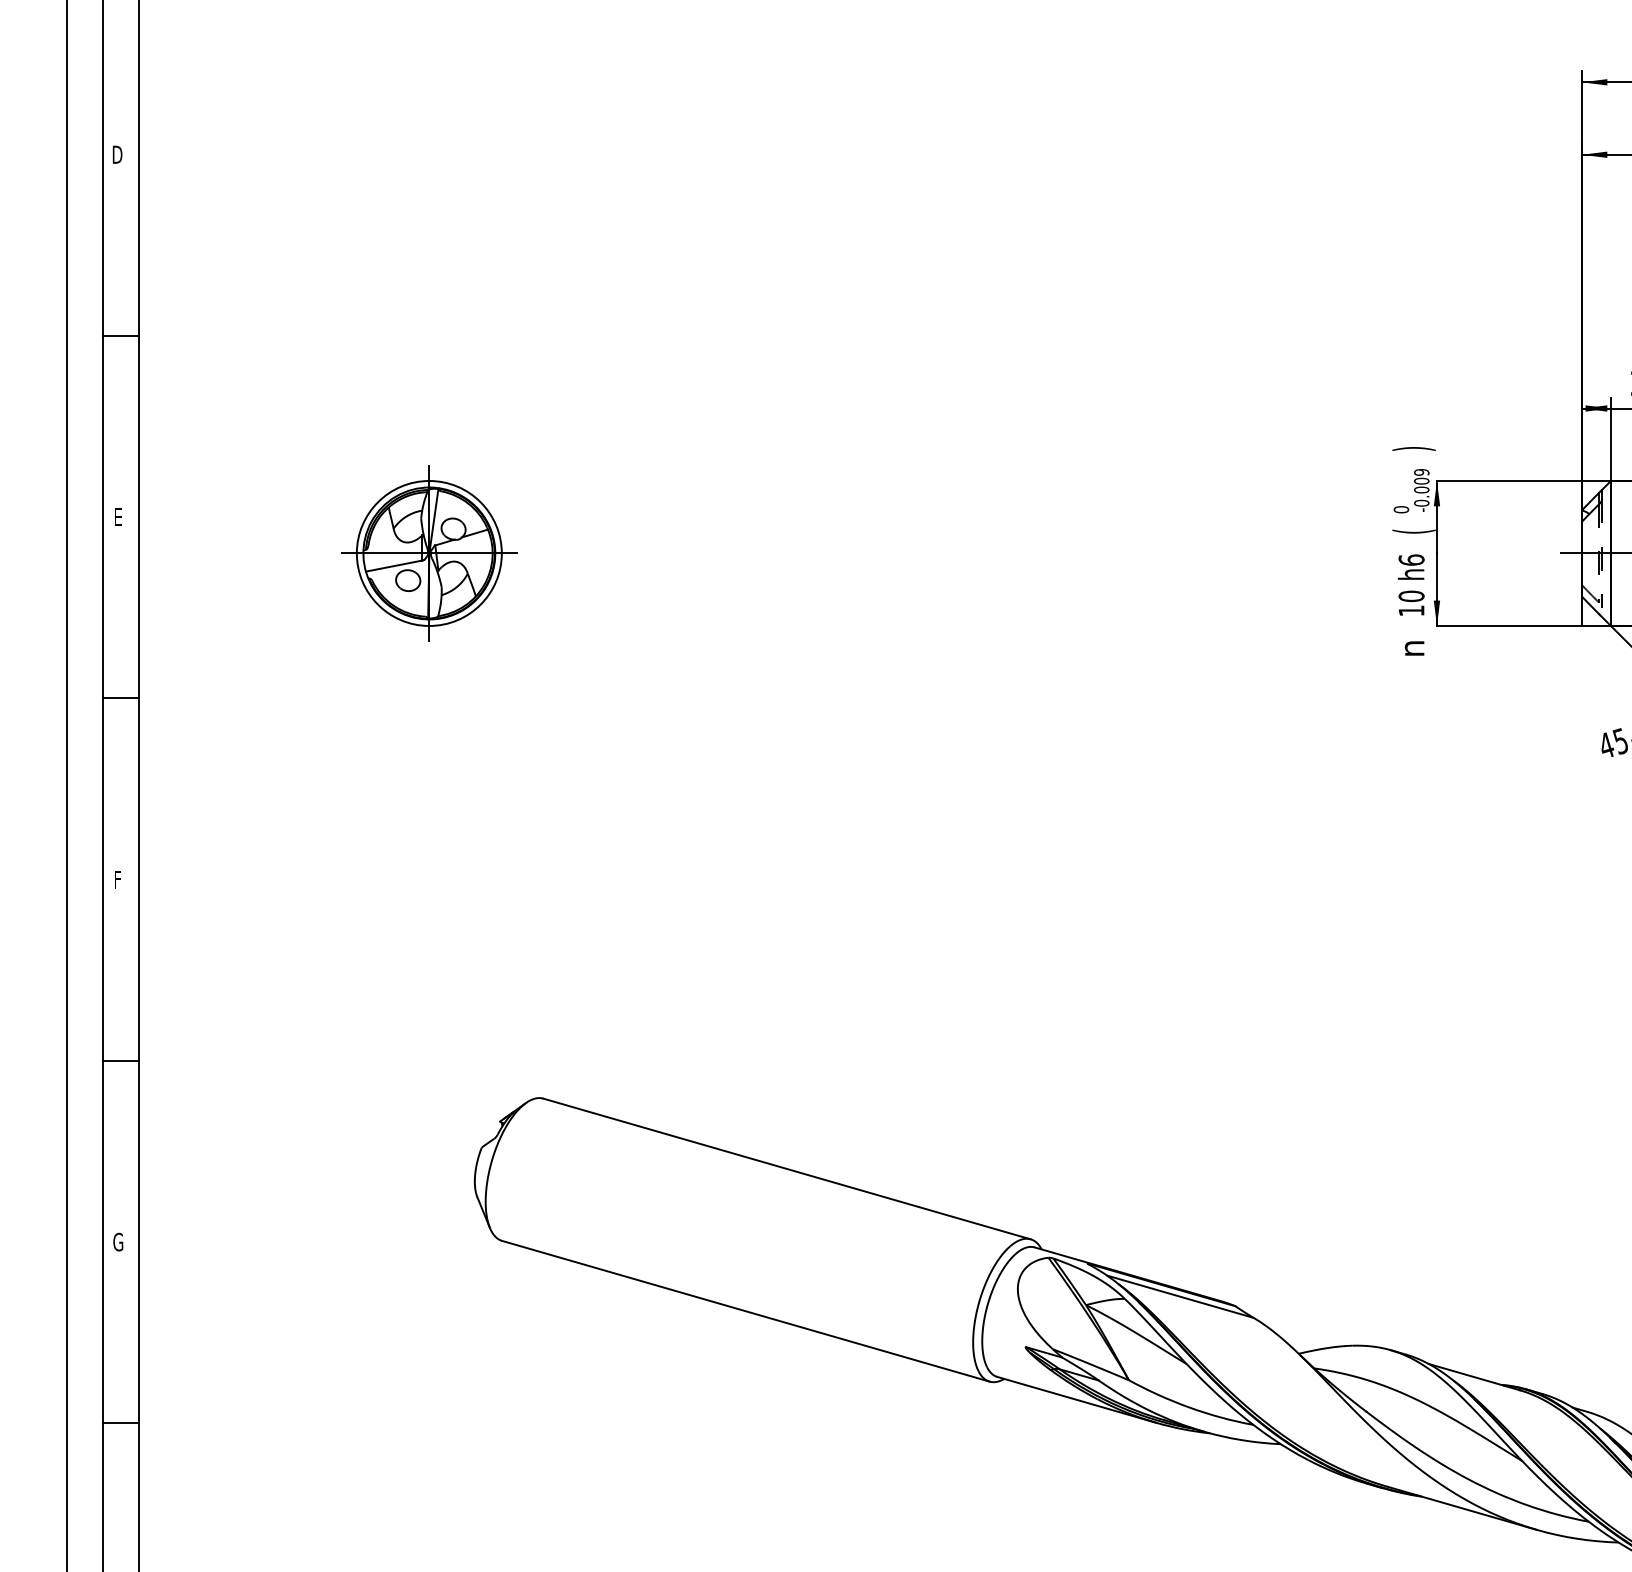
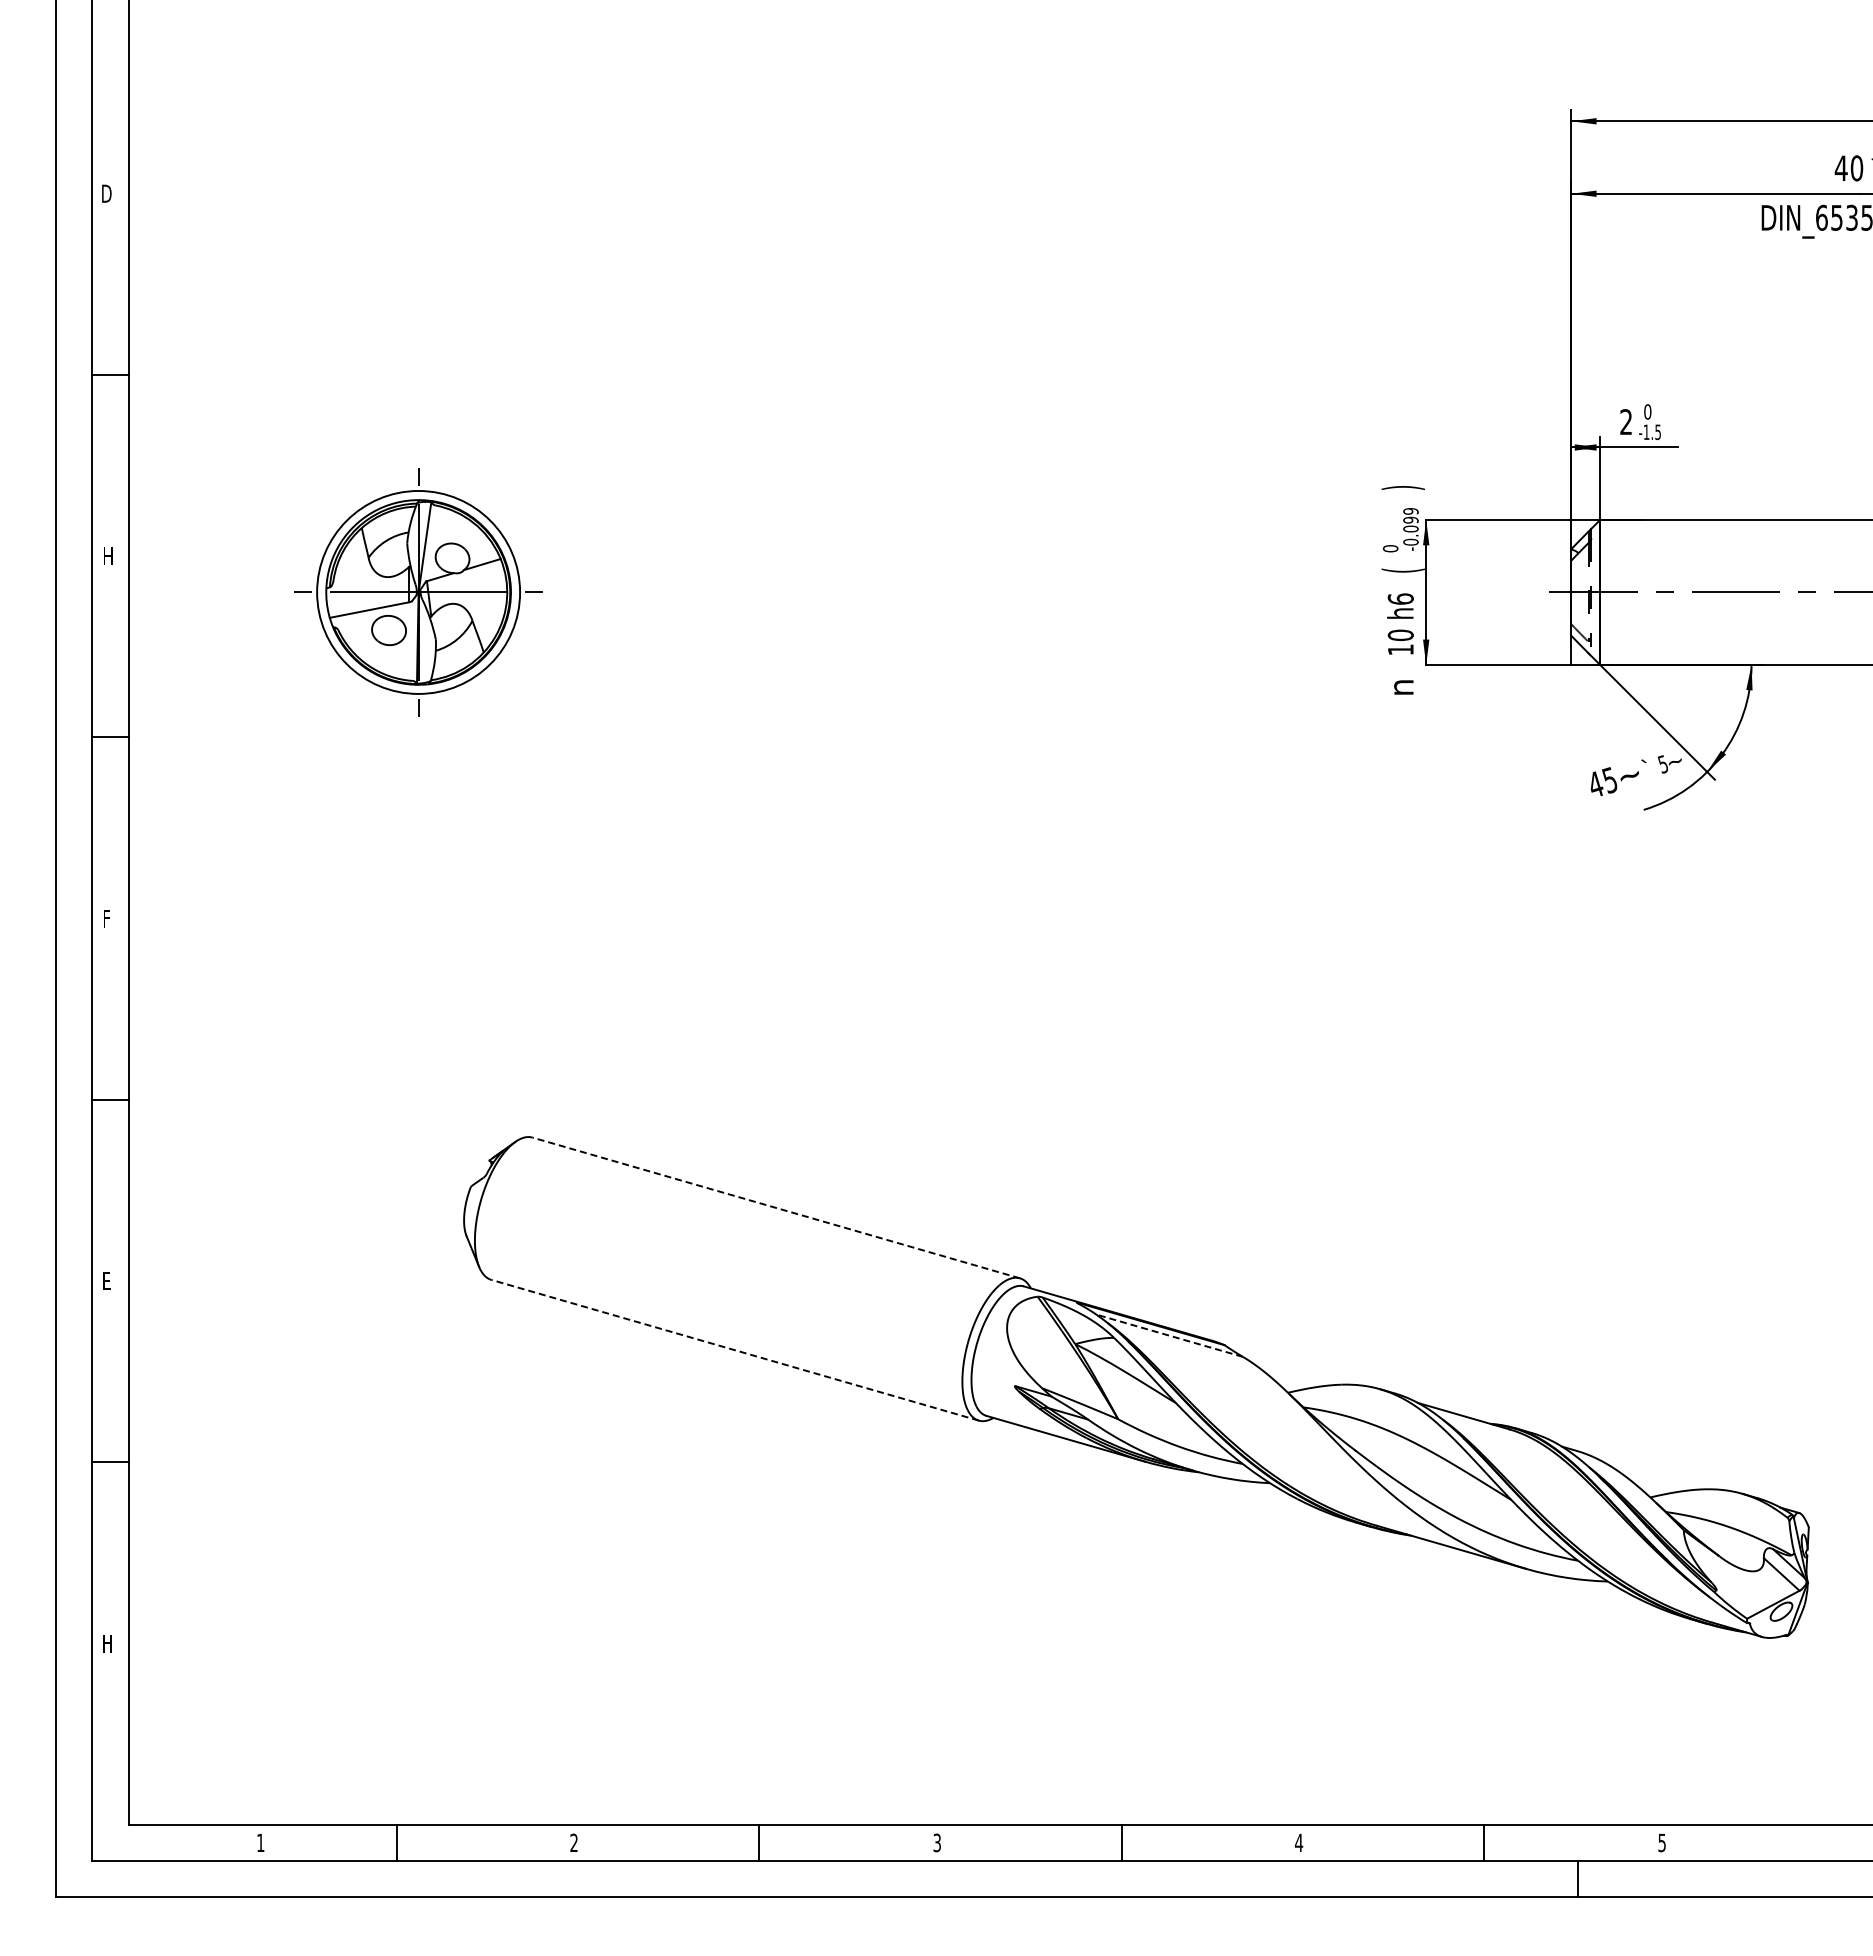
text: (1421, 481) -> (1410, 520), -0.009 -> -0.099
text: (119, 516) -> (108, 555), E -> H
part: (429, 553) -> (418, 592), size x1.4
line: (787, 1168) -> (776, 1207), solid -> dashed
text: (118, 1241) -> (107, 1280), G -> E
line: (1180, 1296) -> (1169, 1335), solid -> dashed
line: (746, 1311) -> (735, 1350), solid -> dashed

